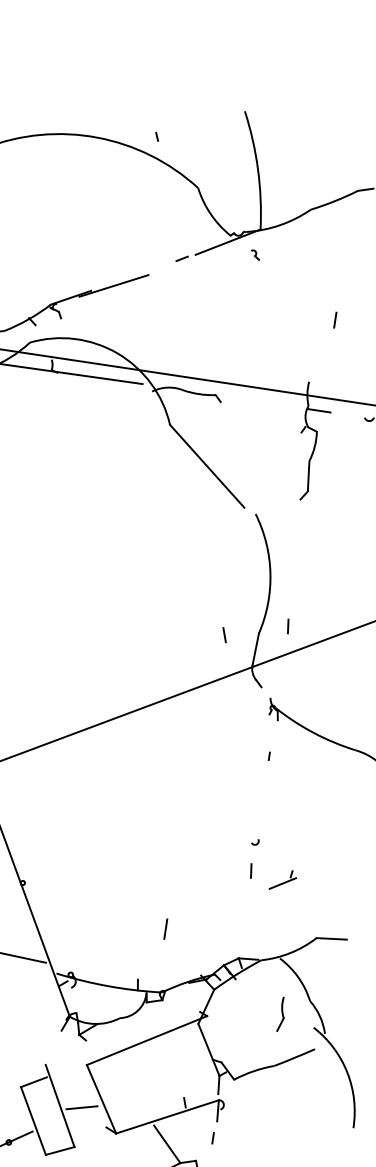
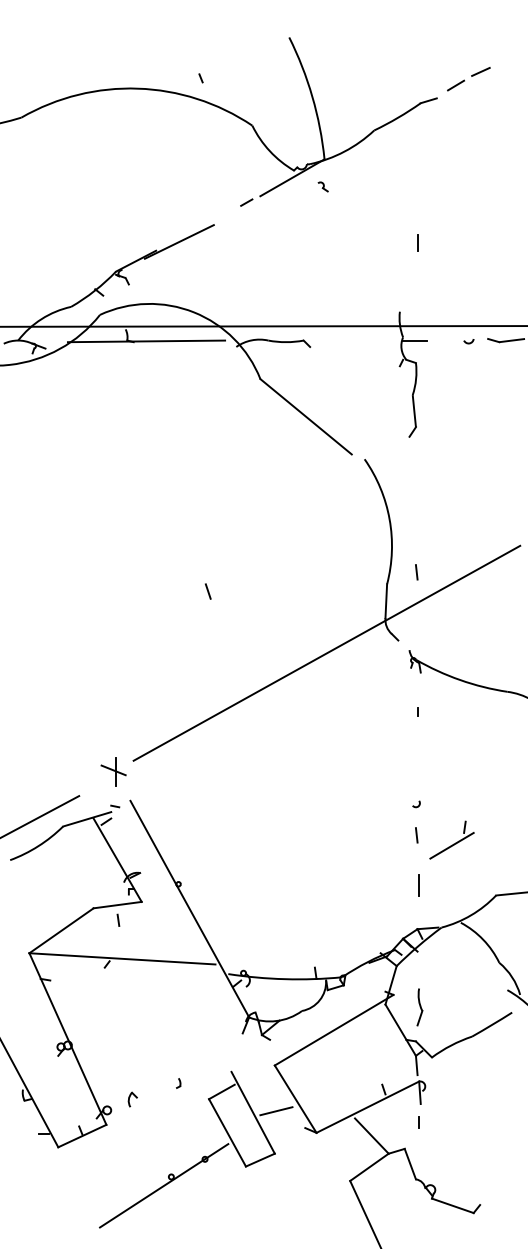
line: (224, 635) -> (208, 591), moved
part: (282, 879) -> (451, 839), size x1.67
line: (165, 929) -> (418, 885), moved
part: (281, 1014) -> (419, 1007), moved

